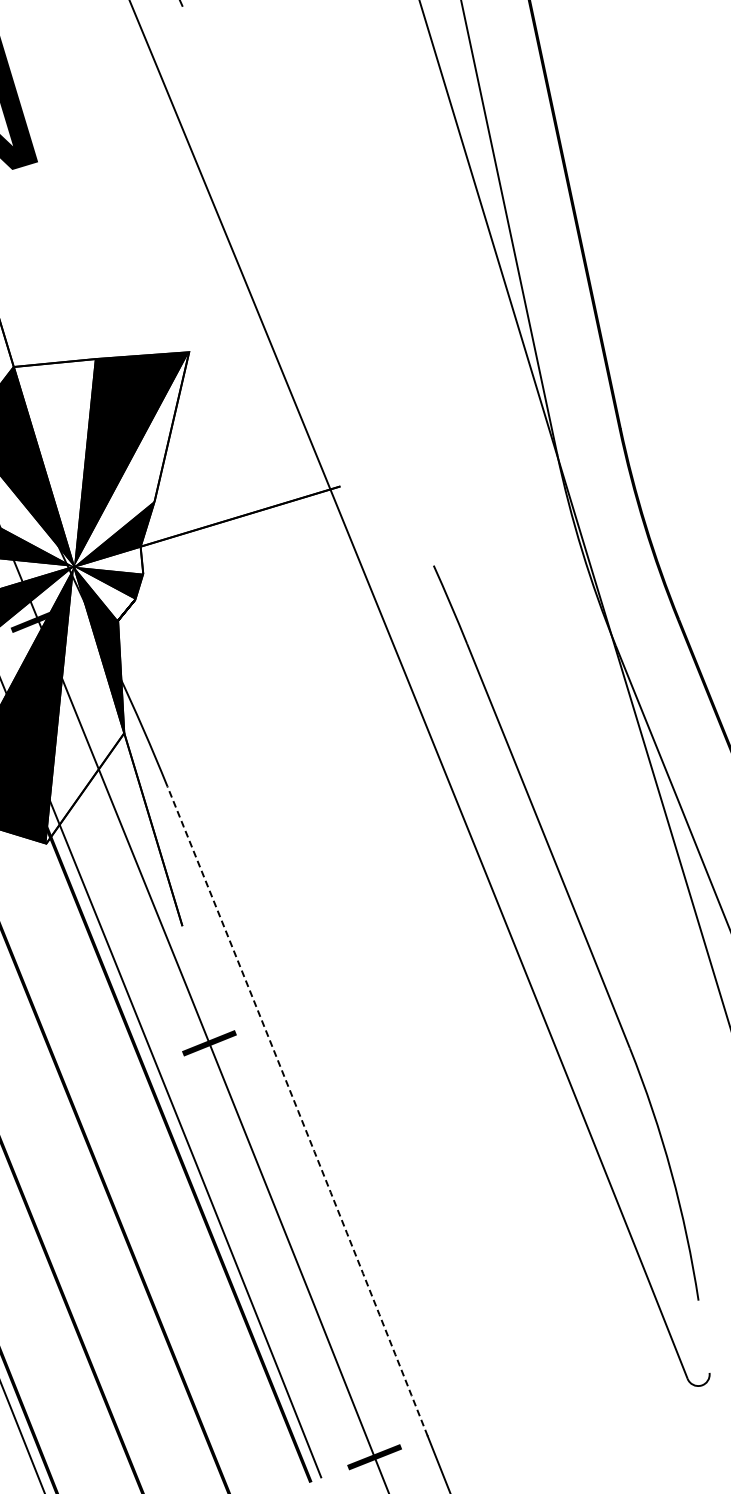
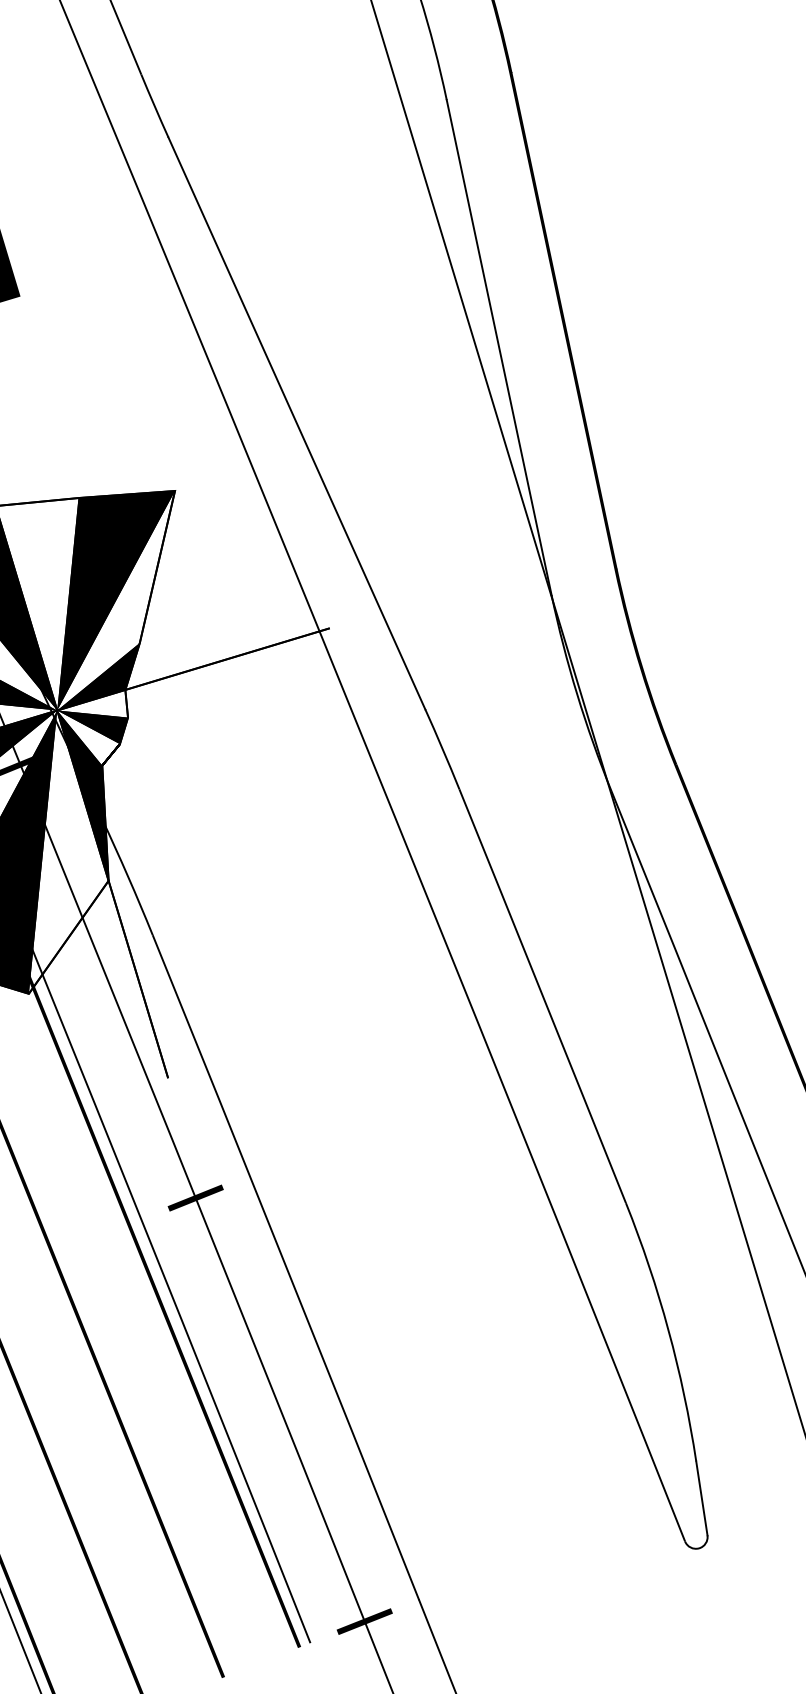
line: (307, 286) -> (296, 423), added
arc: (298, 1111) -> (286, 1267), dashed -> solid
line: (703, 1336) -> (701, 1498), added

